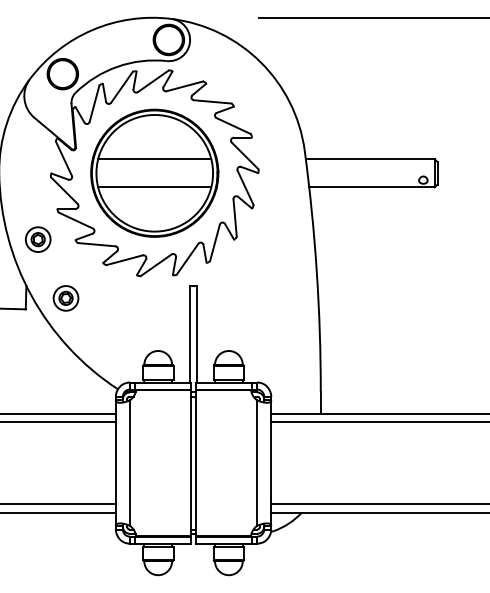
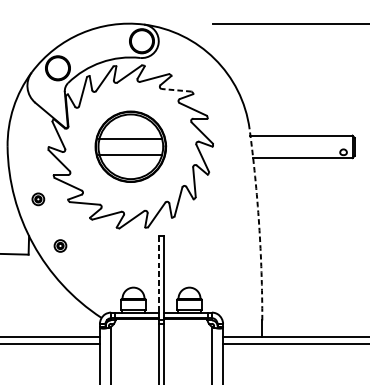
line: (212, 101) -> (176, 89), solid -> dashed
part: (154, 172) -> (130, 146), size x0.7
part: (37, 239) -> (37, 199), size x0.6
arc: (316, 271) -> (258, 224), solid -> dashed
part: (65, 298) -> (60, 246), size x0.6
line: (190, 334) -> (159, 274), solid -> dashed

